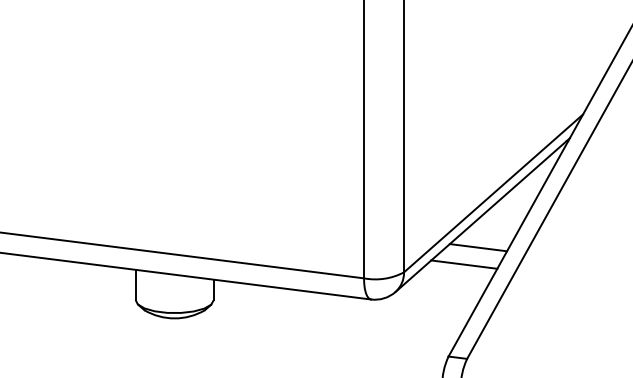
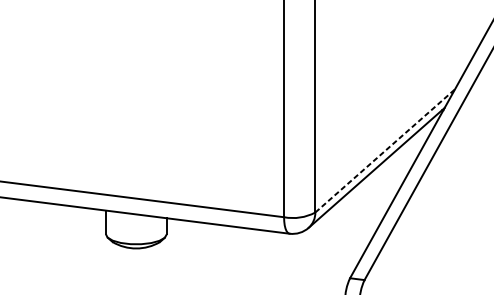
line: (493, 193) -> (385, 151), solid -> dashed
line: (478, 247) -> (373, 193), removed
line: (464, 264) -> (362, 206), removed

